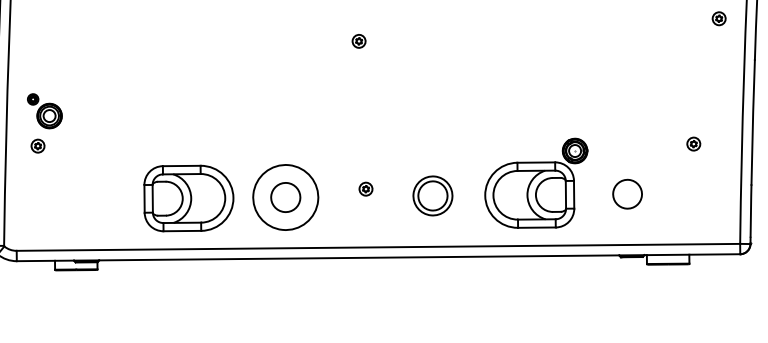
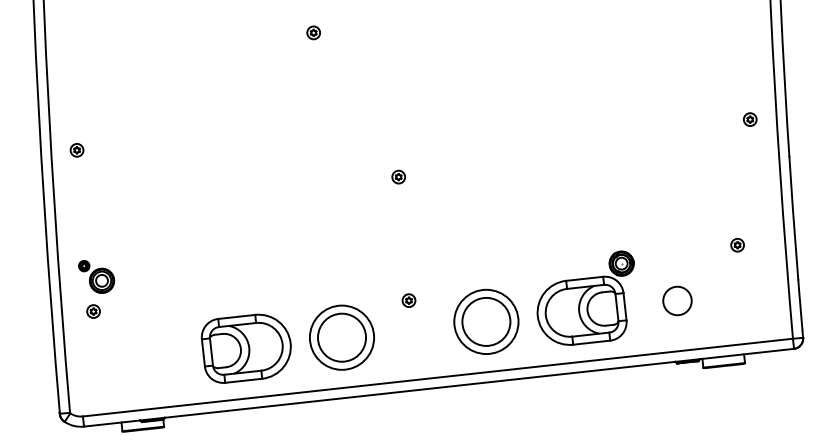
part: (365, 188) -> (408, 300), moved
part: (433, 195) -> (486, 321), size x1.67
circle: (286, 197) -> (342, 337), size x1.67

